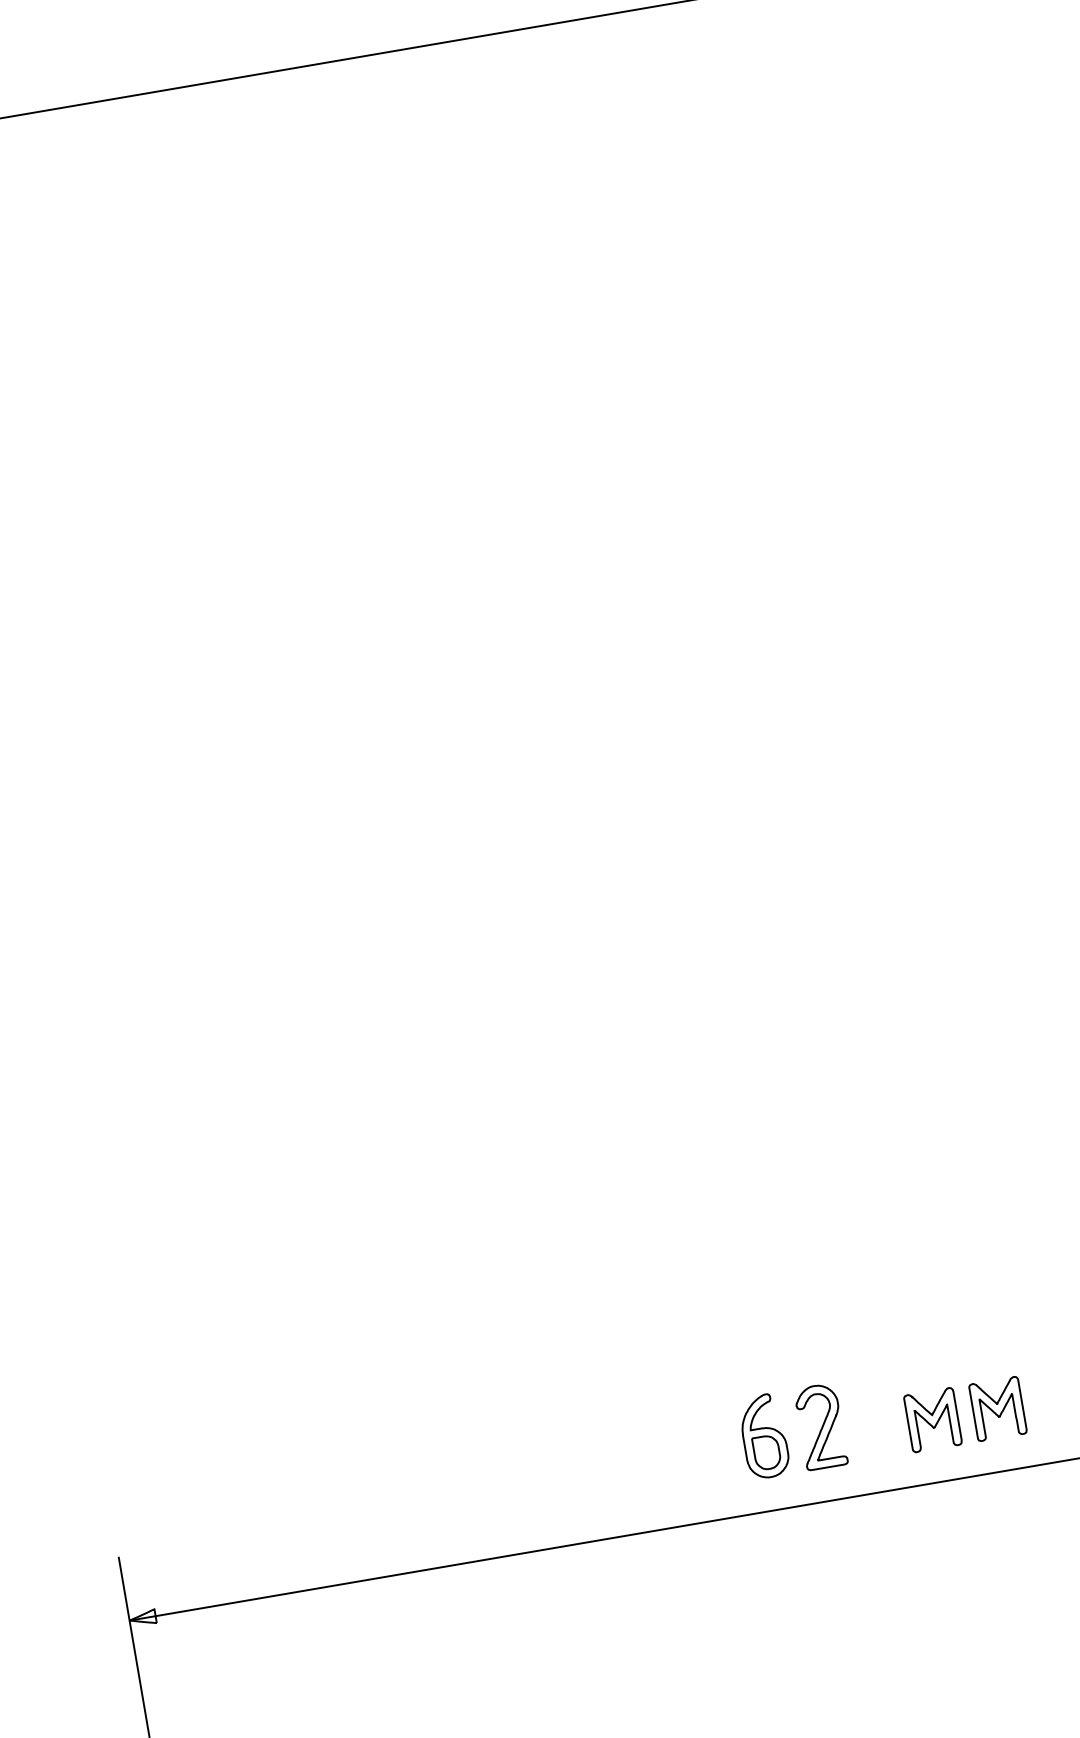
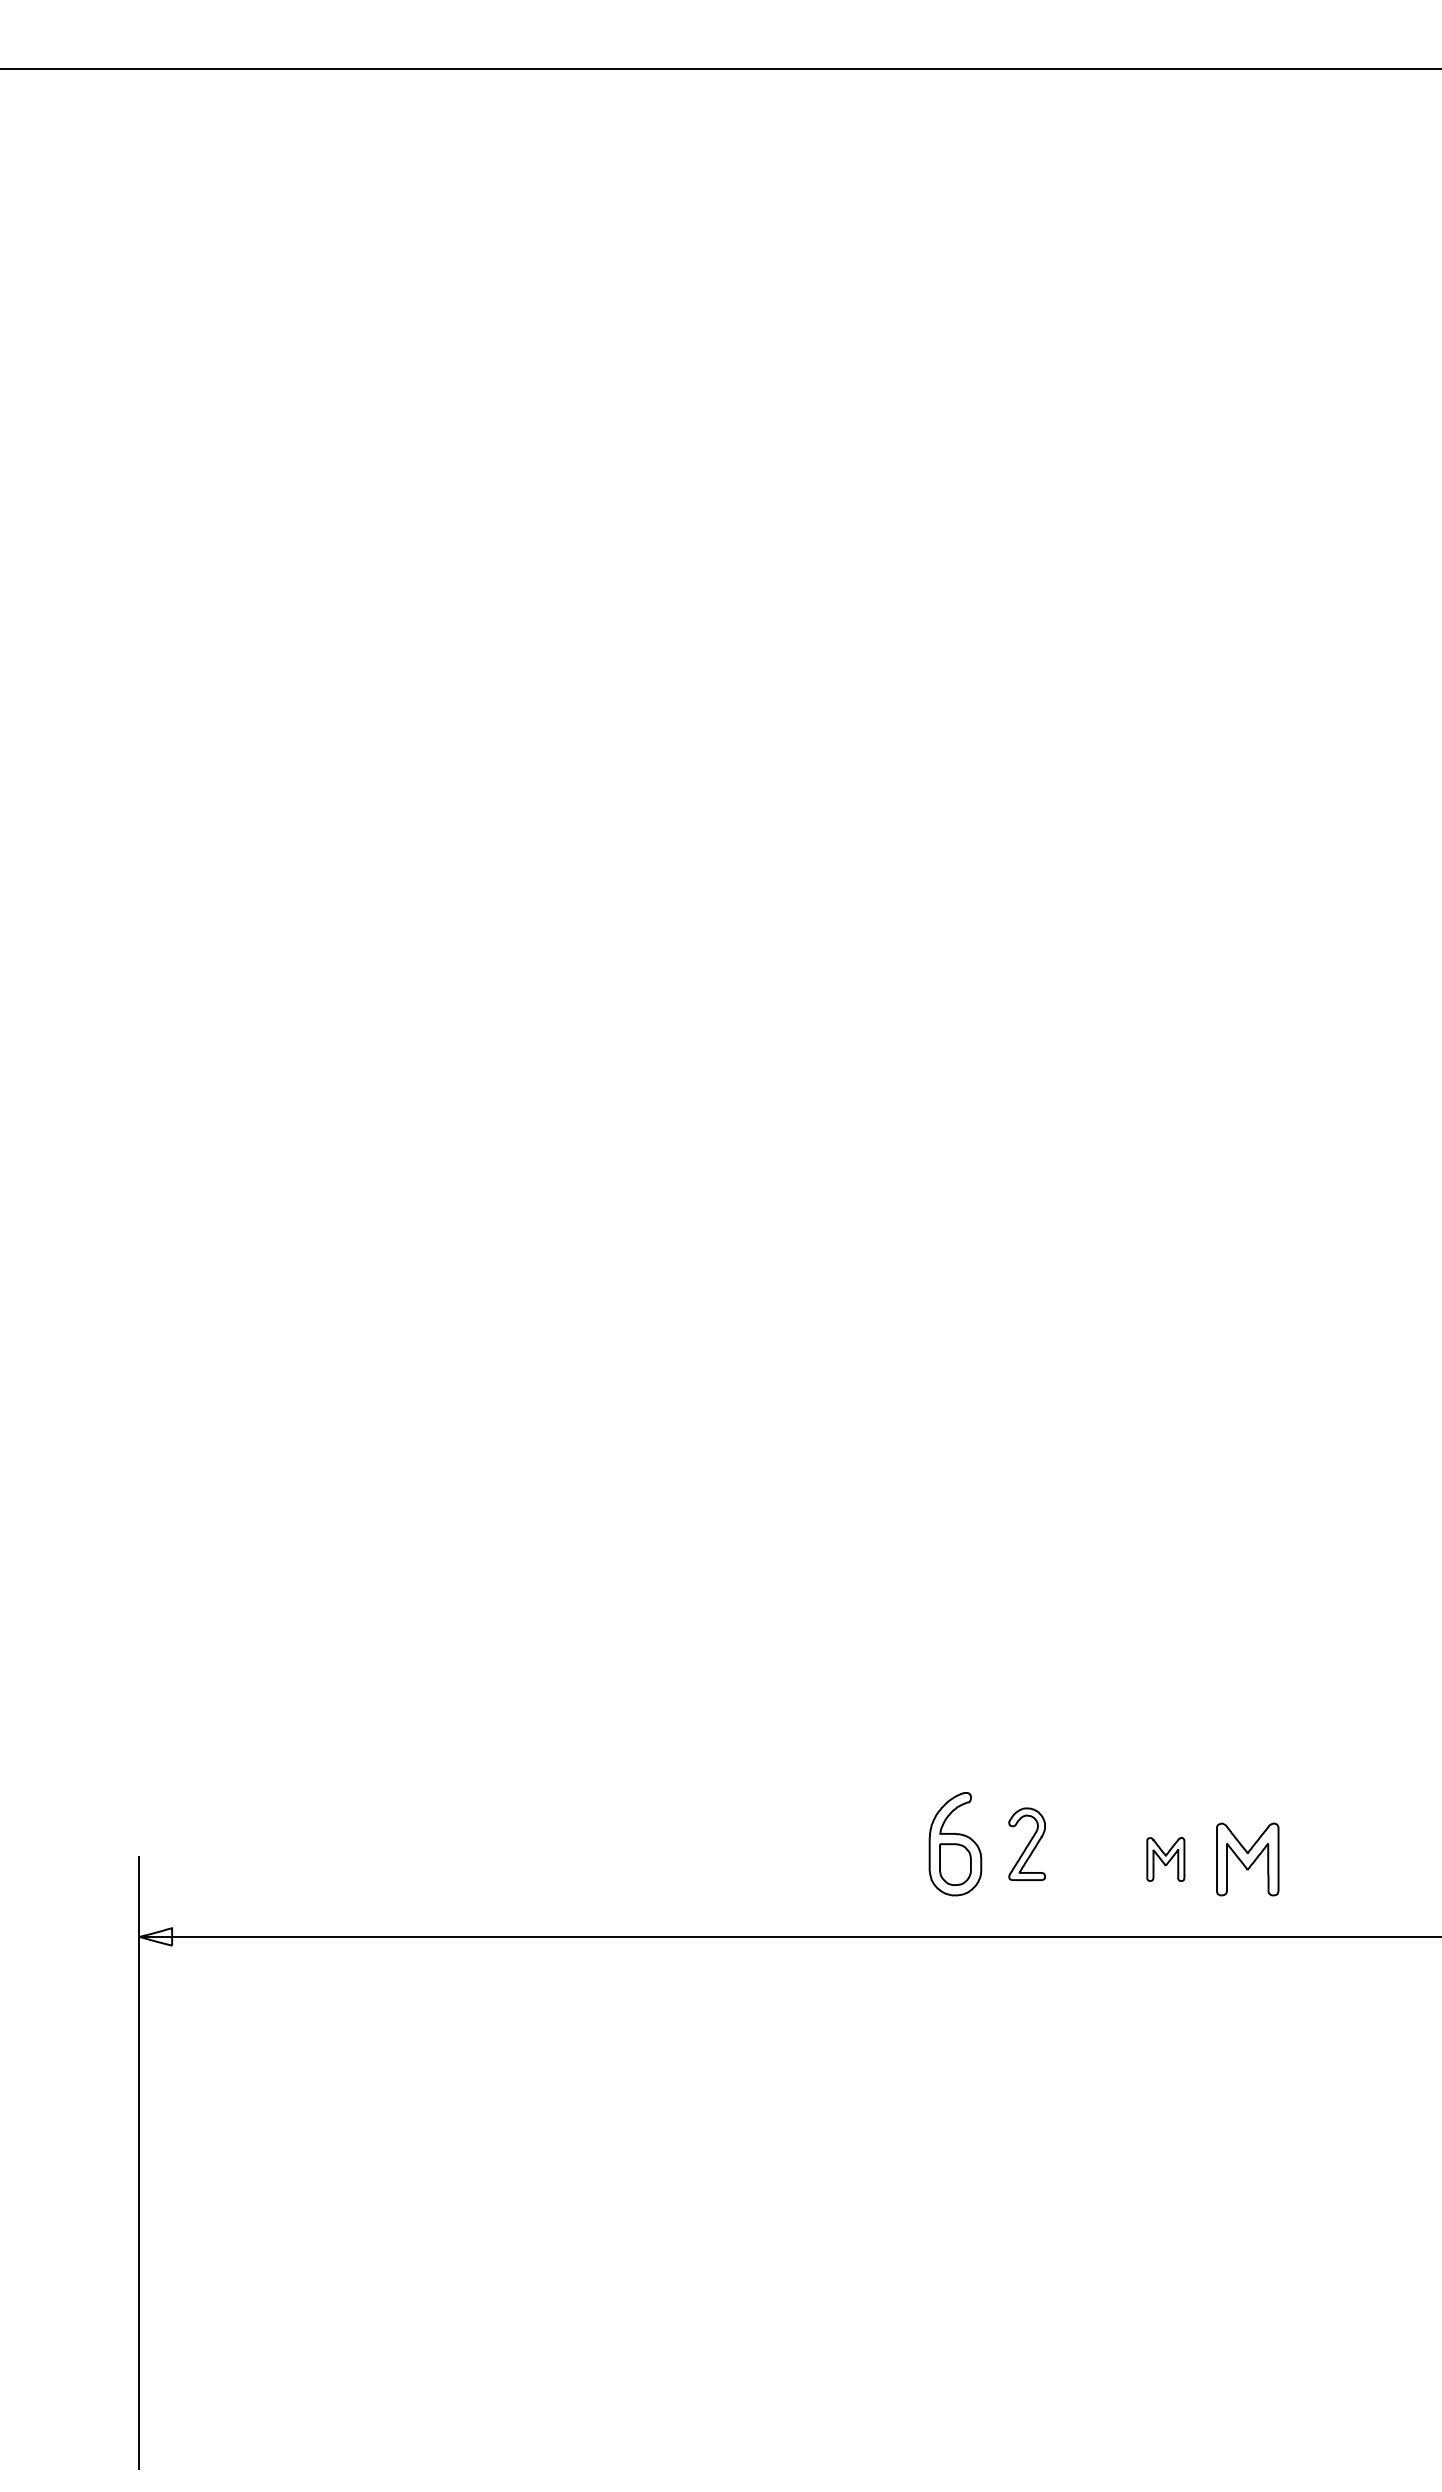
part: (932, 1420) -> (1165, 1859), size x0.6
part: (820, 1427) -> (1026, 1844), size x0.7

